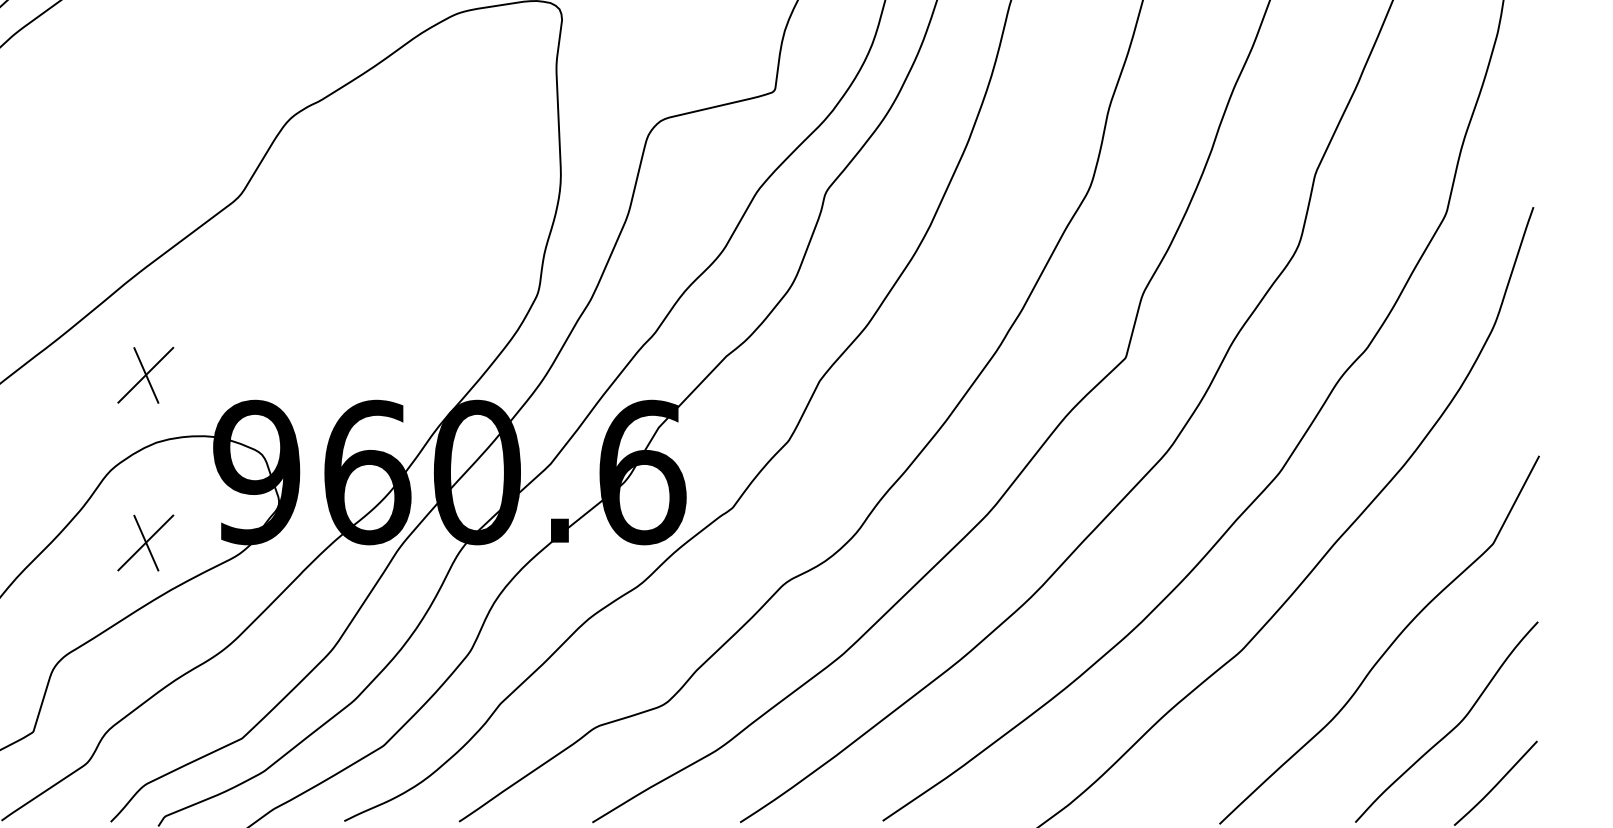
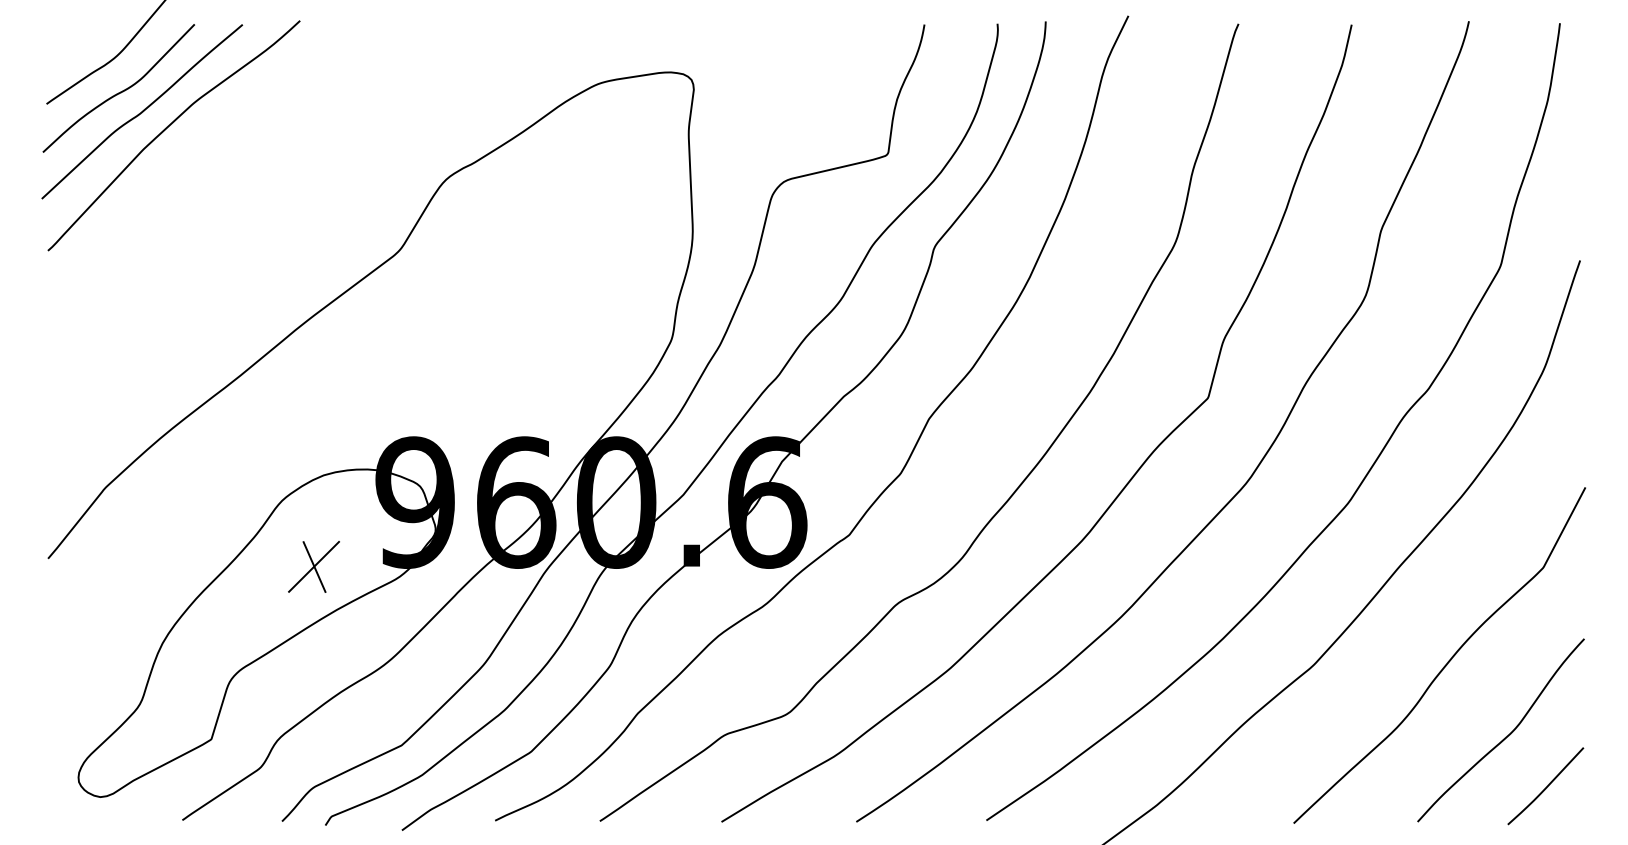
part: (145, 374) -> (313, 413), removed

